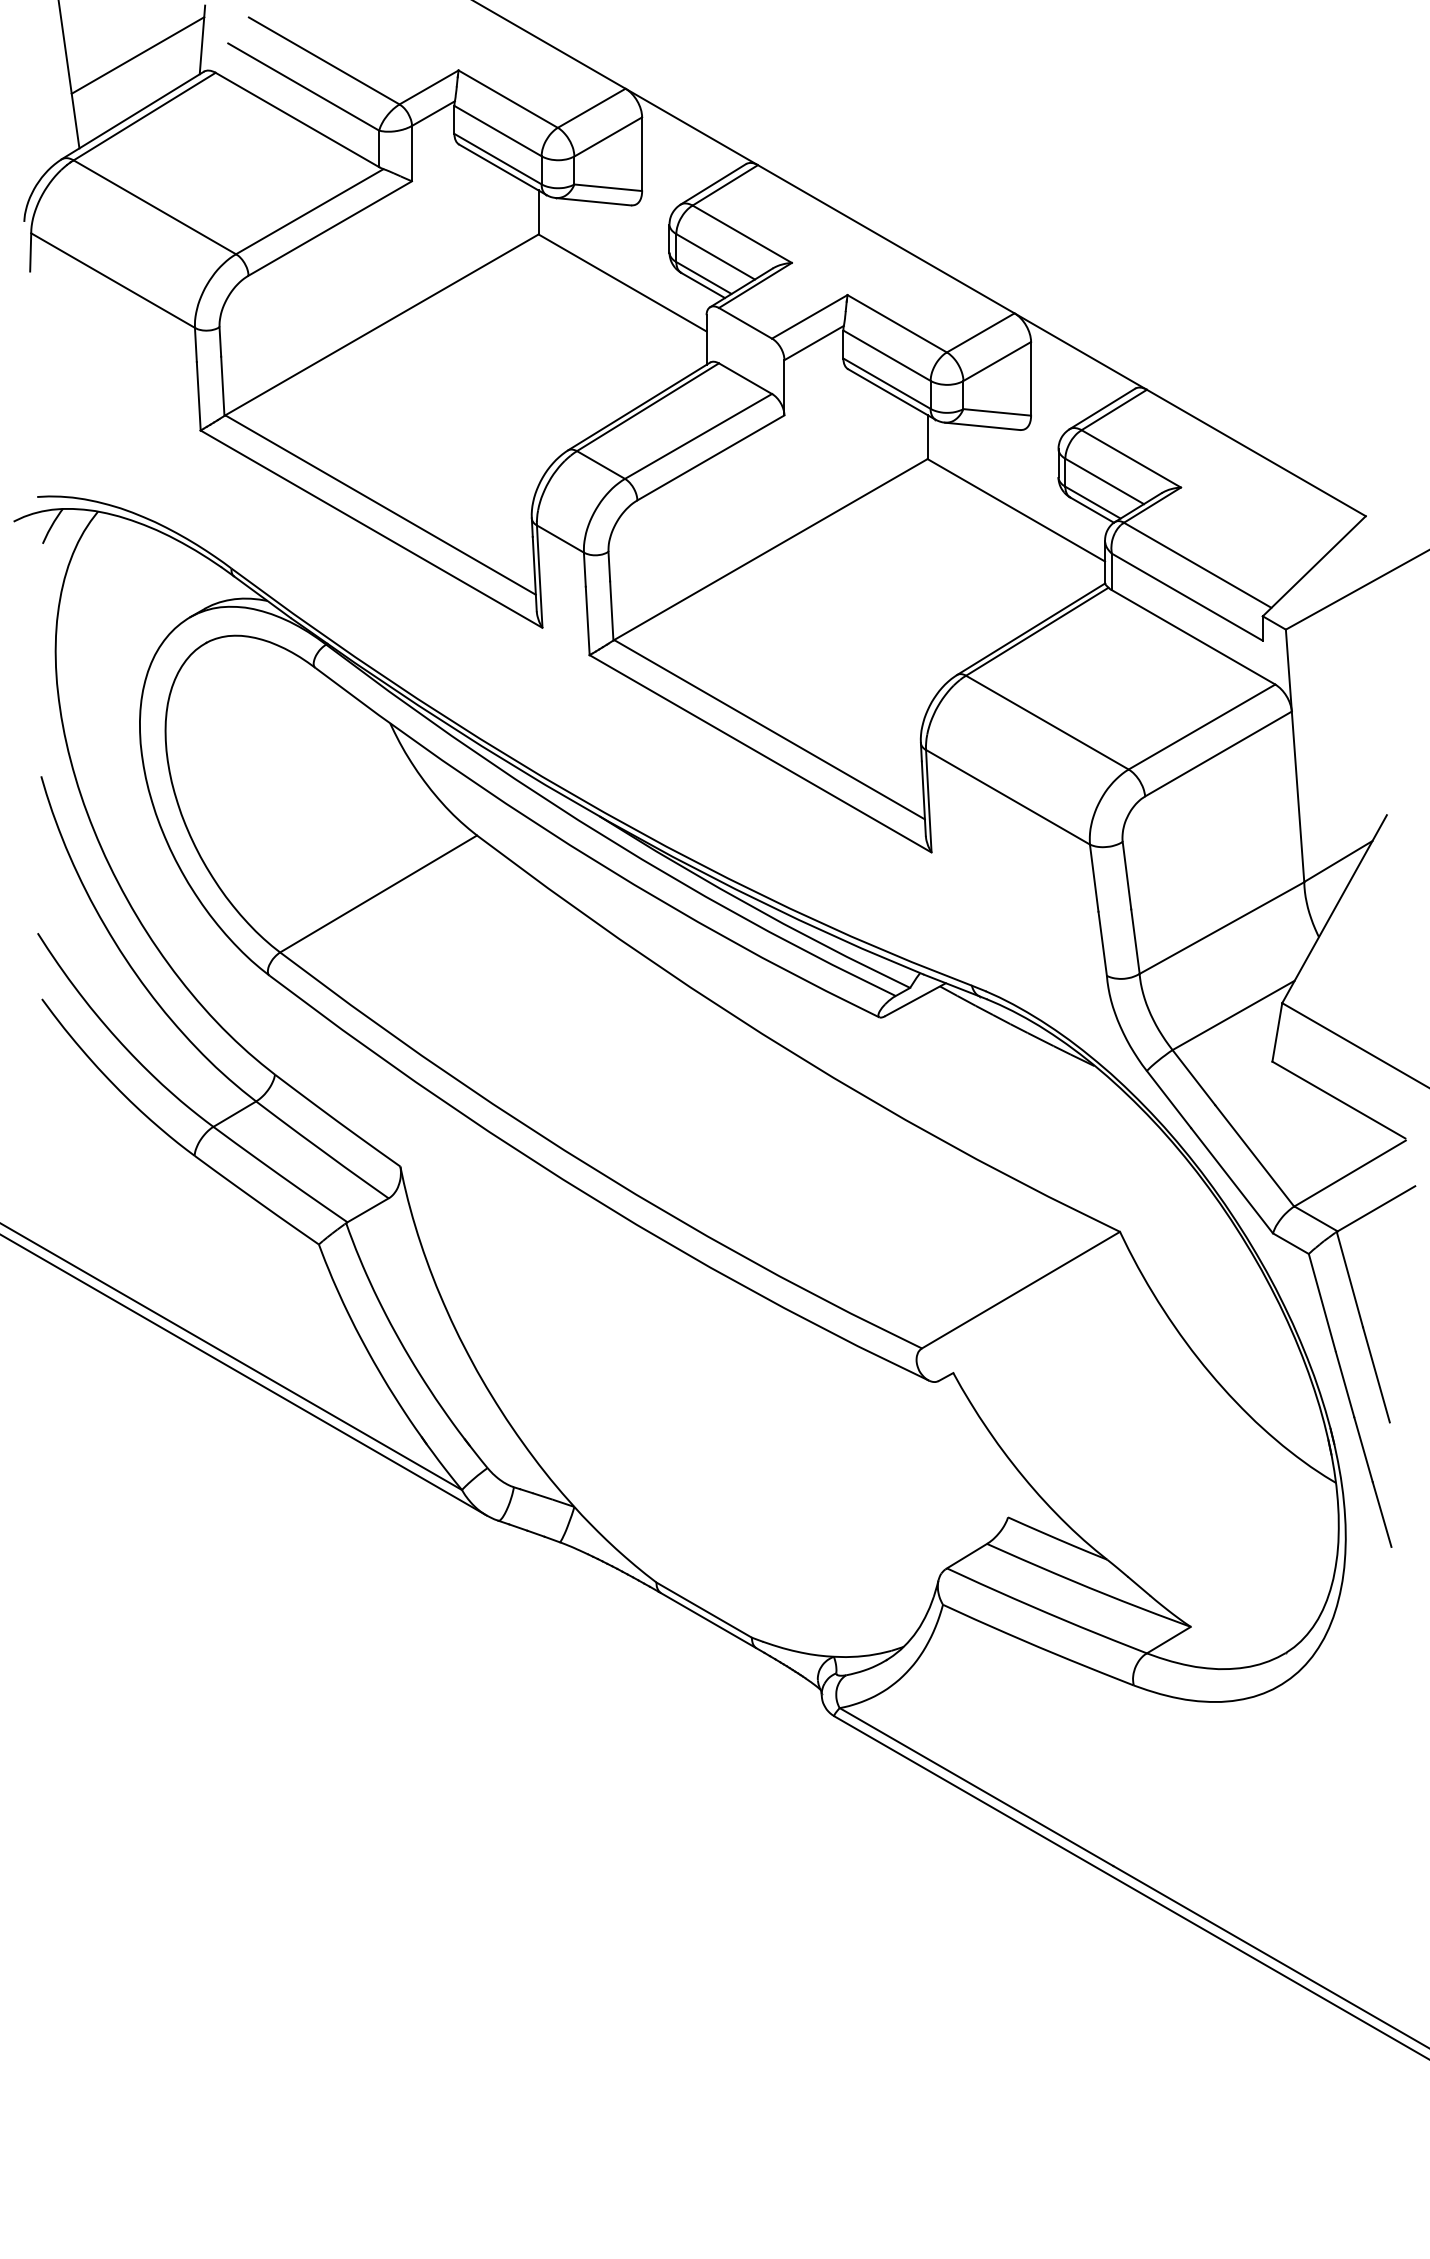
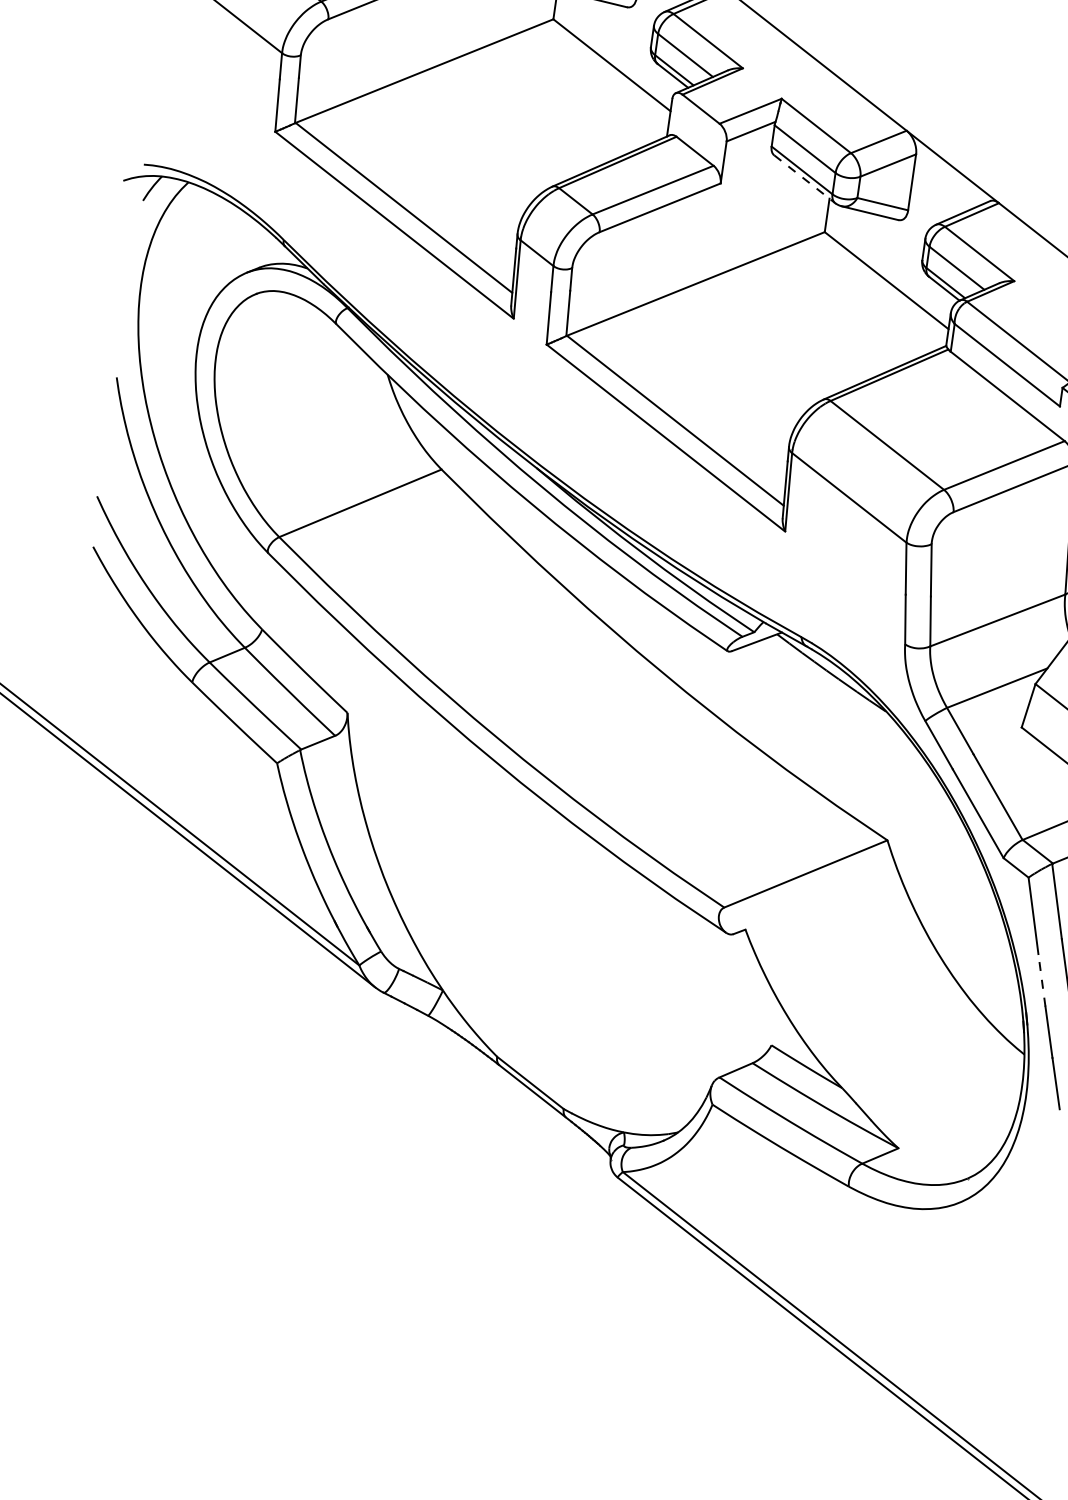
line: (892, 394) -> (805, 179), solid -> dashed
line: (1345, 1384) -> (1042, 980), solid -> dashed

